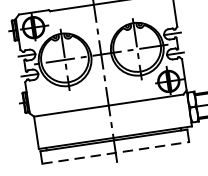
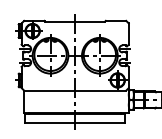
line: (116, 152) -> (75, 122), dashed -> solid

